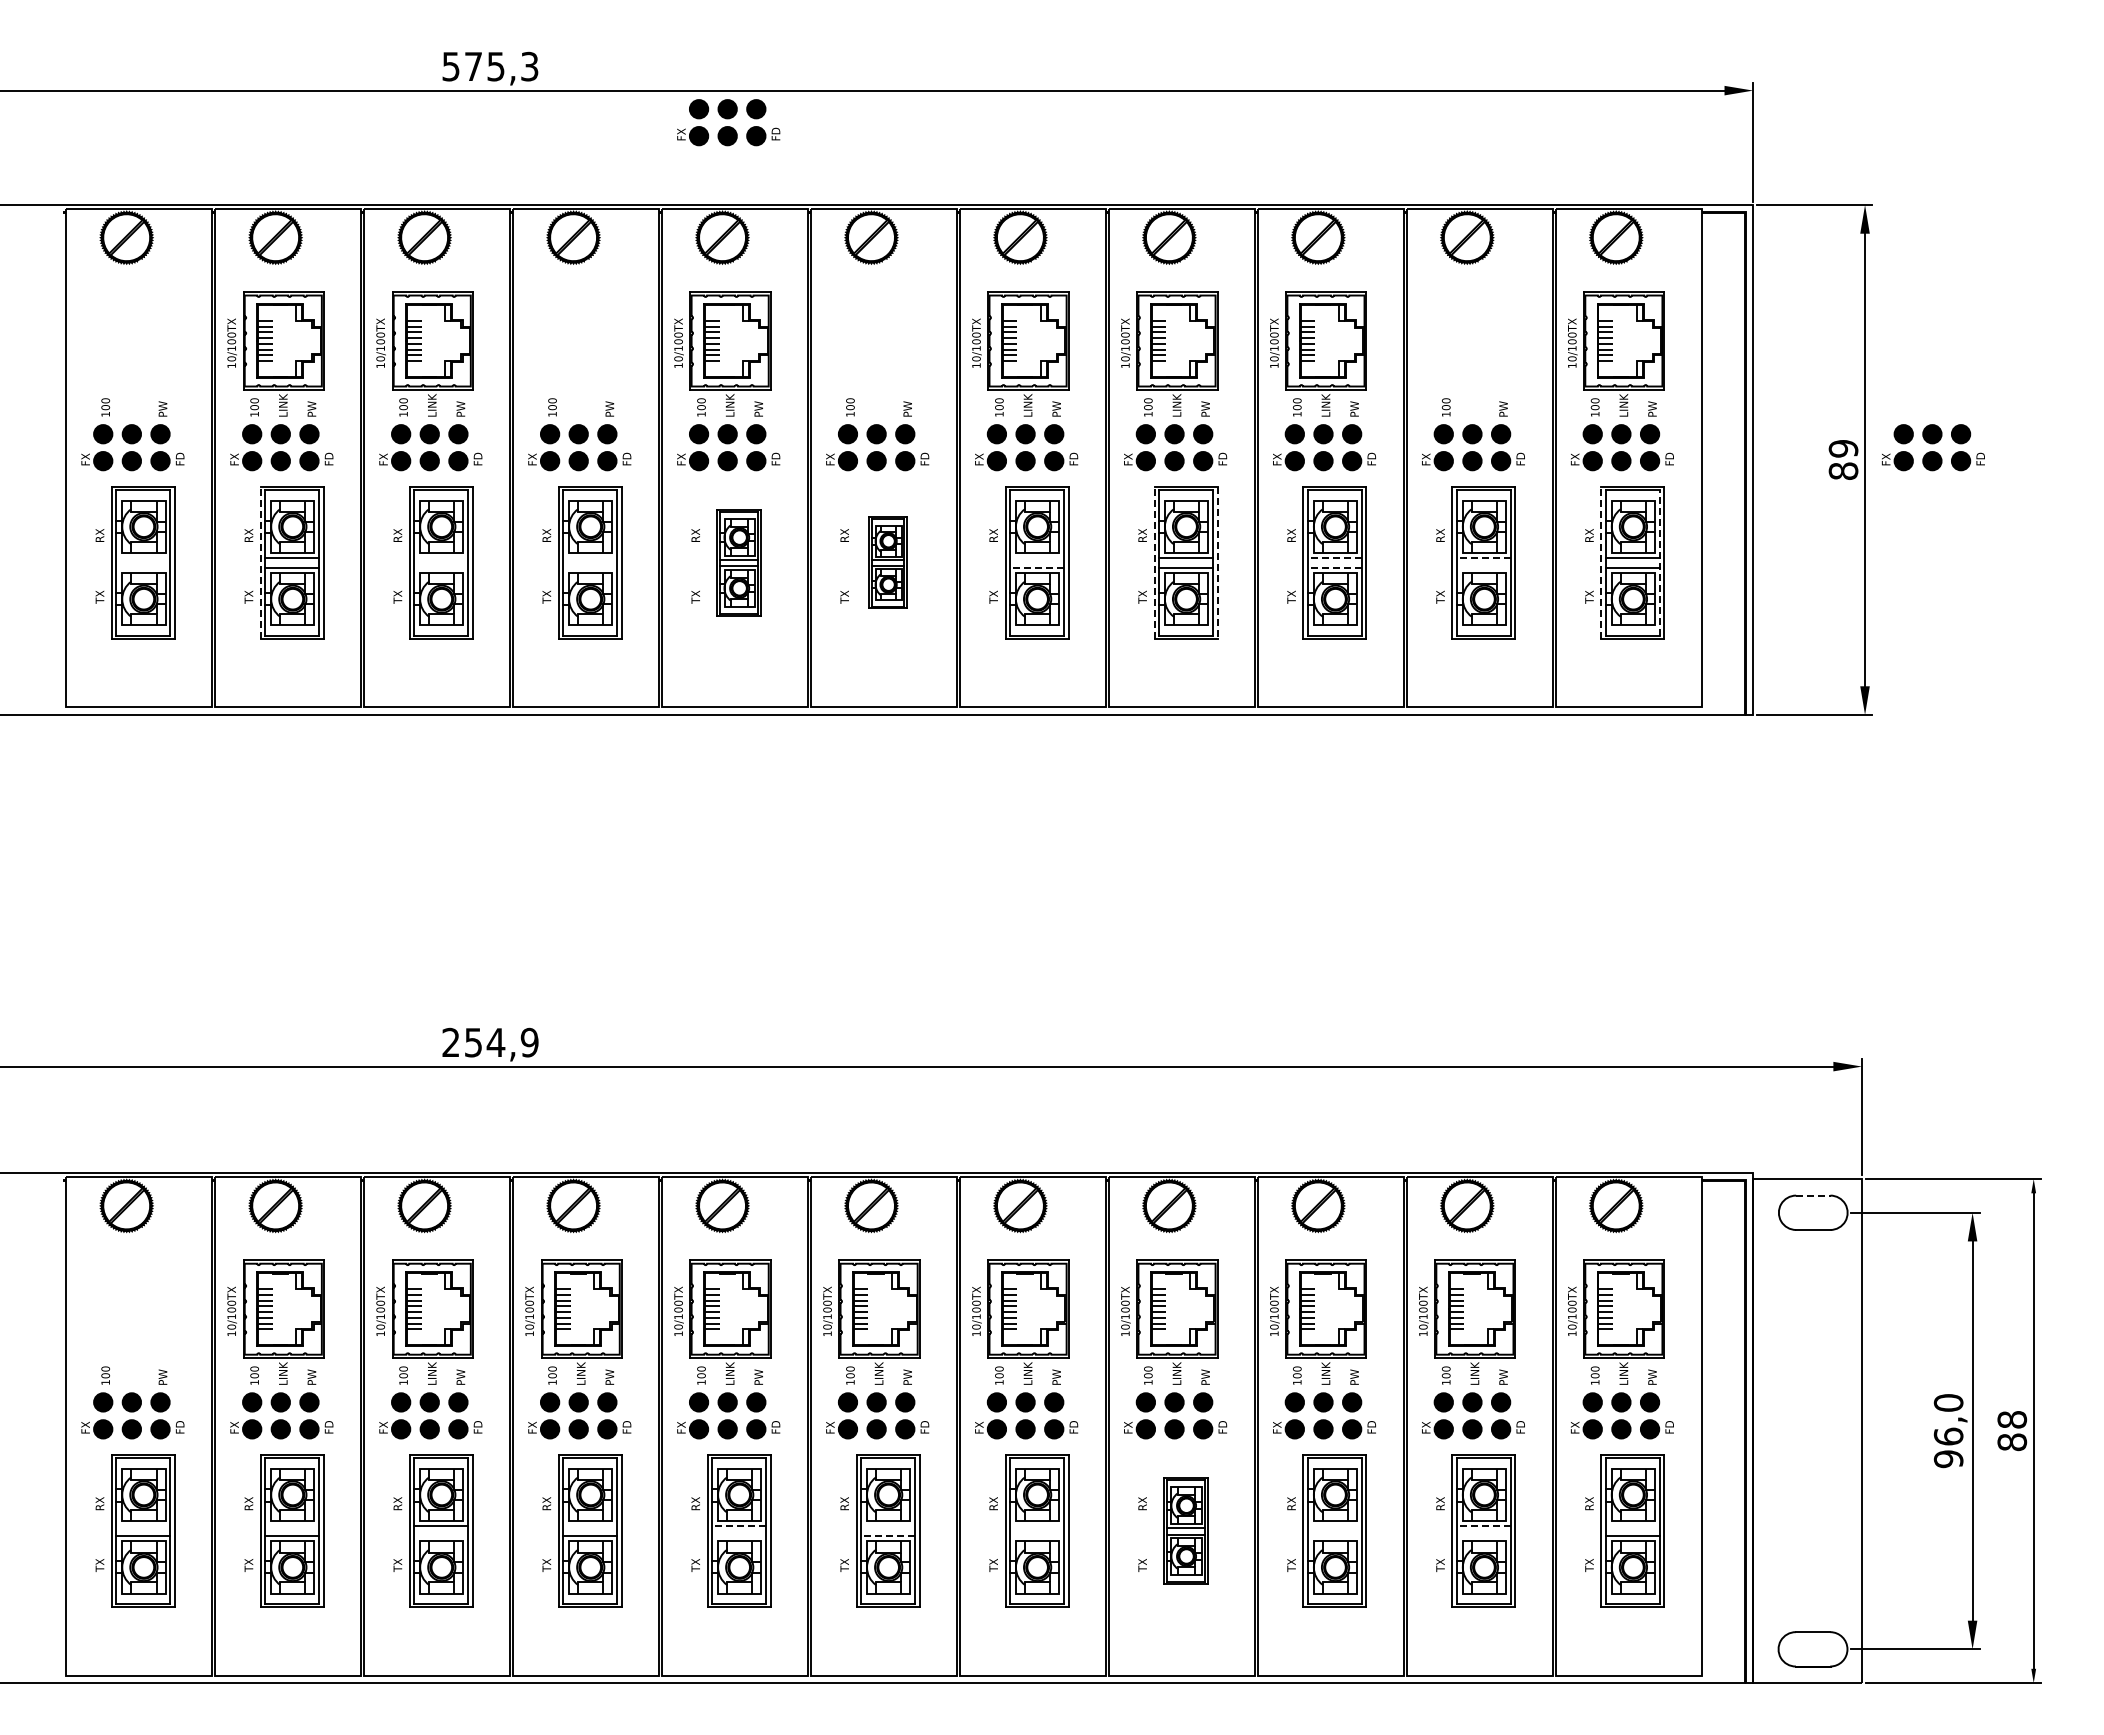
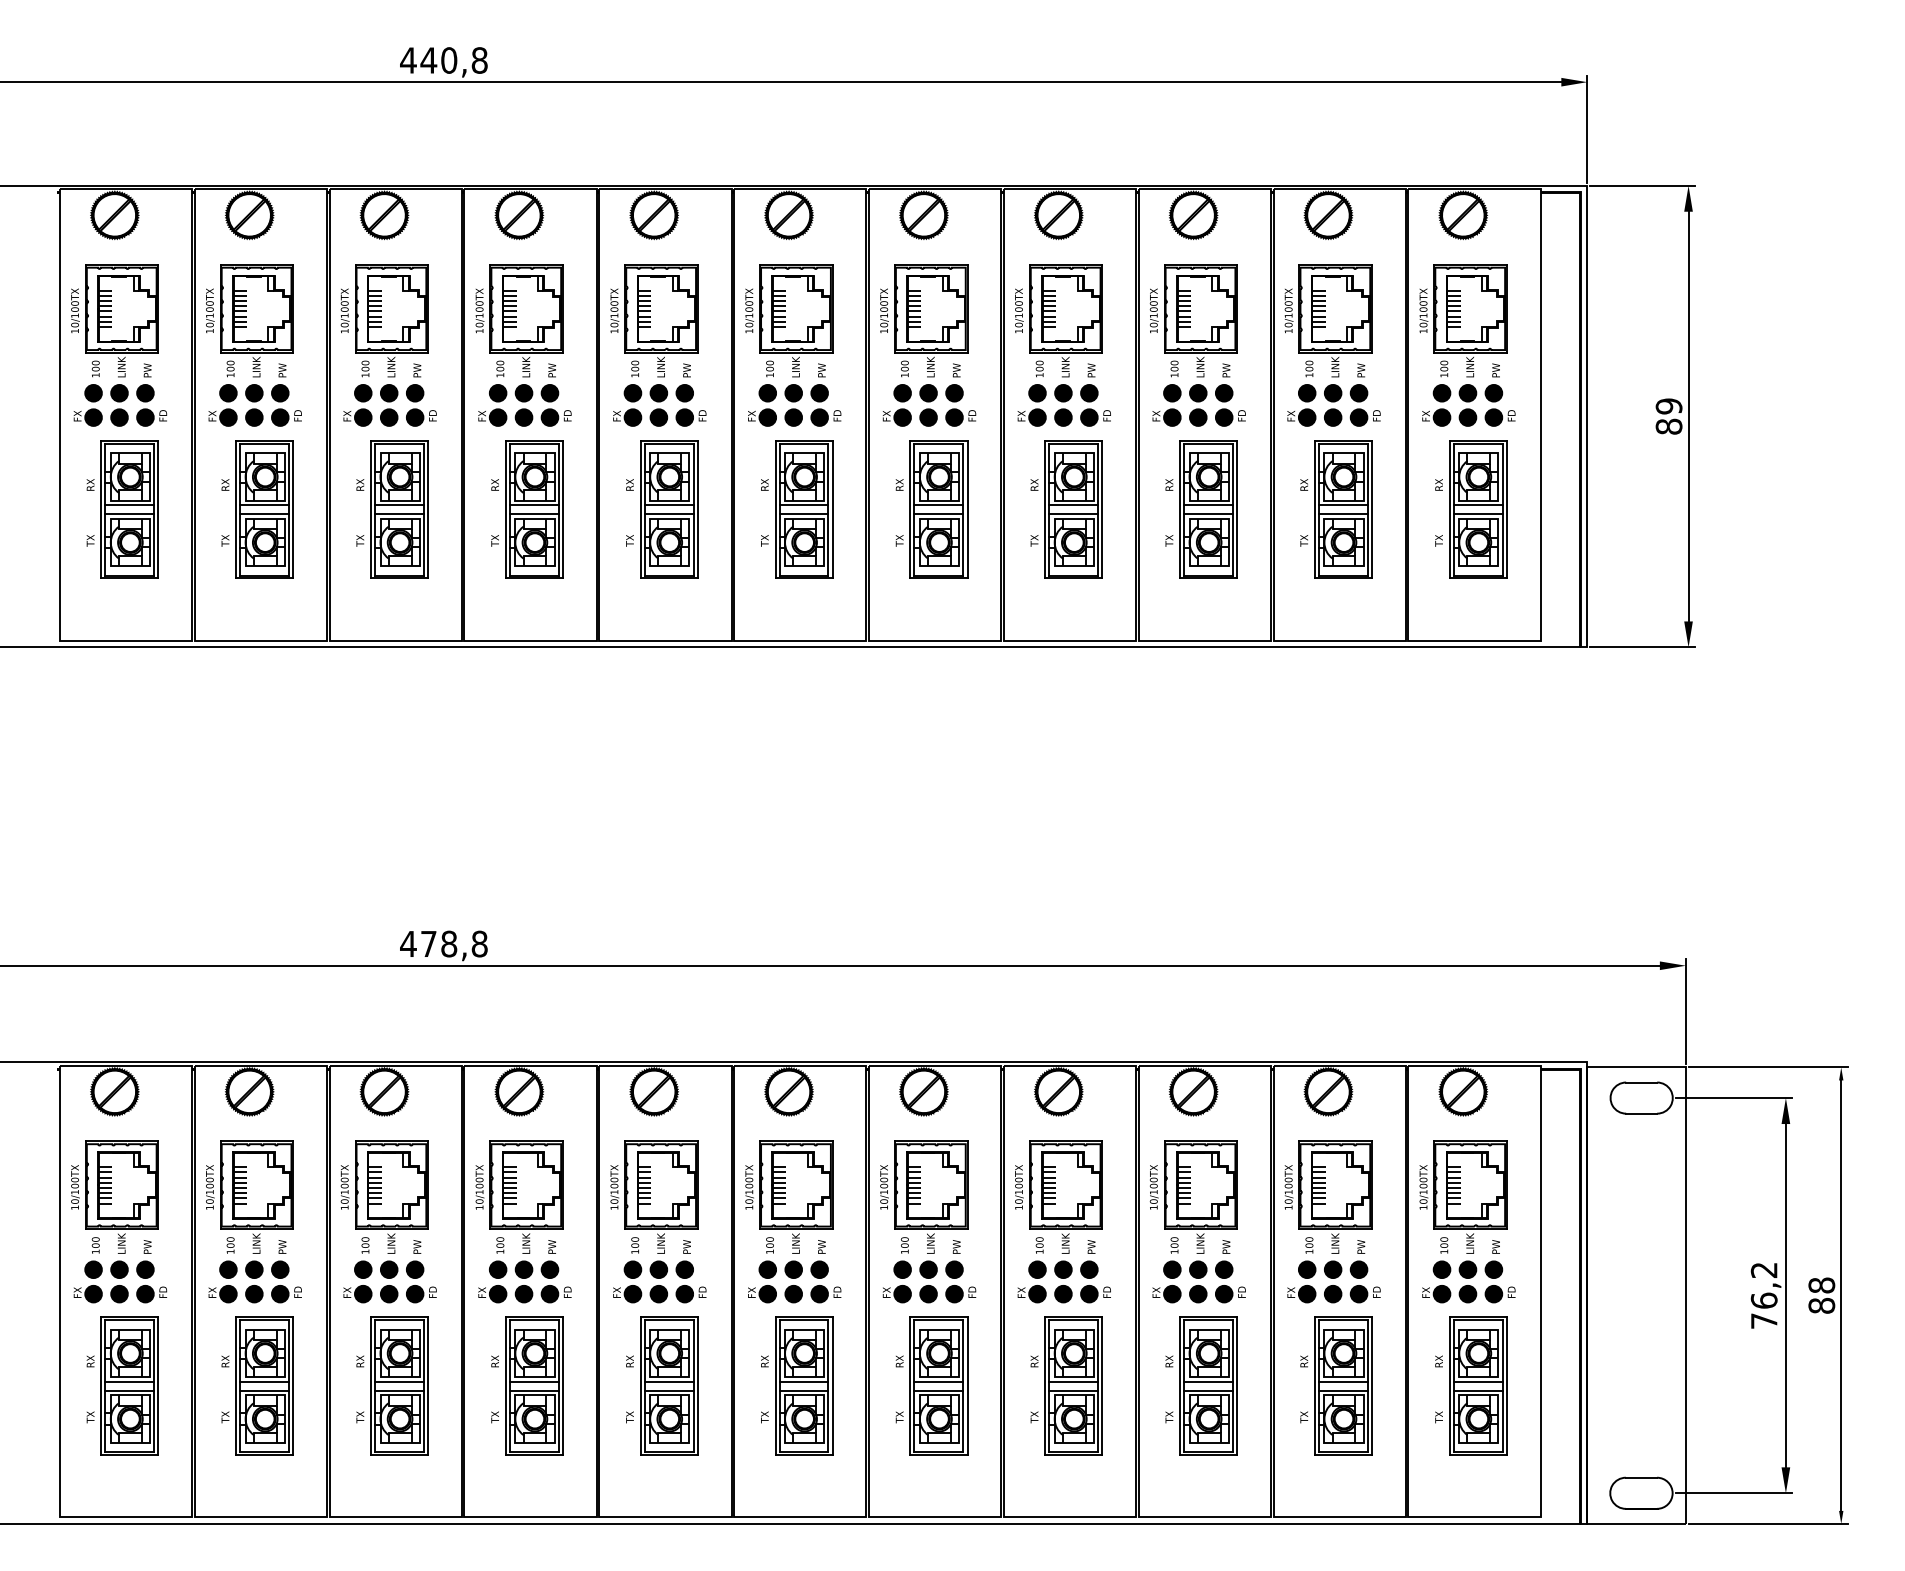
text: (489, 66) -> (443, 60), 575,3 -> 440,8
part: (728, 122) -> (659, 111), removed
part: (126, 353) -> (114, 320), added
part: (573, 353) -> (519, 320), added
part: (871, 353) -> (789, 320), added
part: (1467, 353) -> (1328, 320), added
part: (1933, 447) -> (1750, 405), removed
line: (143, 558) -> (130, 505), added
line: (441, 558) -> (399, 505), added
line: (589, 558) -> (533, 505), added
line: (1036, 558) -> (938, 505), added
line: (1334, 558) -> (1208, 505), dashed -> solid
line: (1483, 558) -> (1343, 505), dashed -> solid
line: (260, 562) -> (235, 509), dashed -> solid
part: (739, 562) -> (669, 509), size x1.43
part: (888, 562) -> (804, 509), size x1.67
line: (1154, 562) -> (1045, 509), dashed -> solid
line: (1217, 562) -> (1102, 509), dashed -> solid
line: (1601, 562) -> (1449, 509), dashed -> solid
line: (1659, 563) -> (1502, 510), dashed -> solid
line: (143, 567) -> (130, 513), added
line: (441, 567) -> (399, 513), added
line: (589, 567) -> (533, 513), added
line: (1036, 567) -> (938, 513), dashed -> solid
line: (1334, 567) -> (1208, 513), dashed -> solid
line: (1483, 567) -> (1343, 513), added
text: (489, 1042) -> (443, 943), 254,9 -> 478,8
line: (1813, 1195) -> (1641, 1082), dashed -> solid
part: (126, 1321) -> (114, 1196), added
text: (1948, 1431) -> (1764, 1296), 96,0 -> 76,2
line: (143, 1526) -> (130, 1382), added
line: (292, 1526) -> (264, 1382), added
line: (589, 1526) -> (533, 1382), added
line: (738, 1526) -> (668, 1382), dashed -> solid
line: (887, 1526) -> (803, 1382), added
line: (1036, 1526) -> (938, 1382), added
line: (1334, 1526) -> (1208, 1382), added
line: (1483, 1526) -> (1343, 1382), dashed -> solid
line: (1632, 1526) -> (1478, 1382), added
part: (1186, 1530) -> (1074, 1385), size x1.43
line: (441, 1536) -> (399, 1391), added
line: (738, 1536) -> (668, 1391), added
line: (887, 1536) -> (803, 1391), dashed -> solid
line: (1036, 1536) -> (938, 1391), added
line: (1334, 1536) -> (1208, 1391), added
line: (1483, 1536) -> (1343, 1391), added

